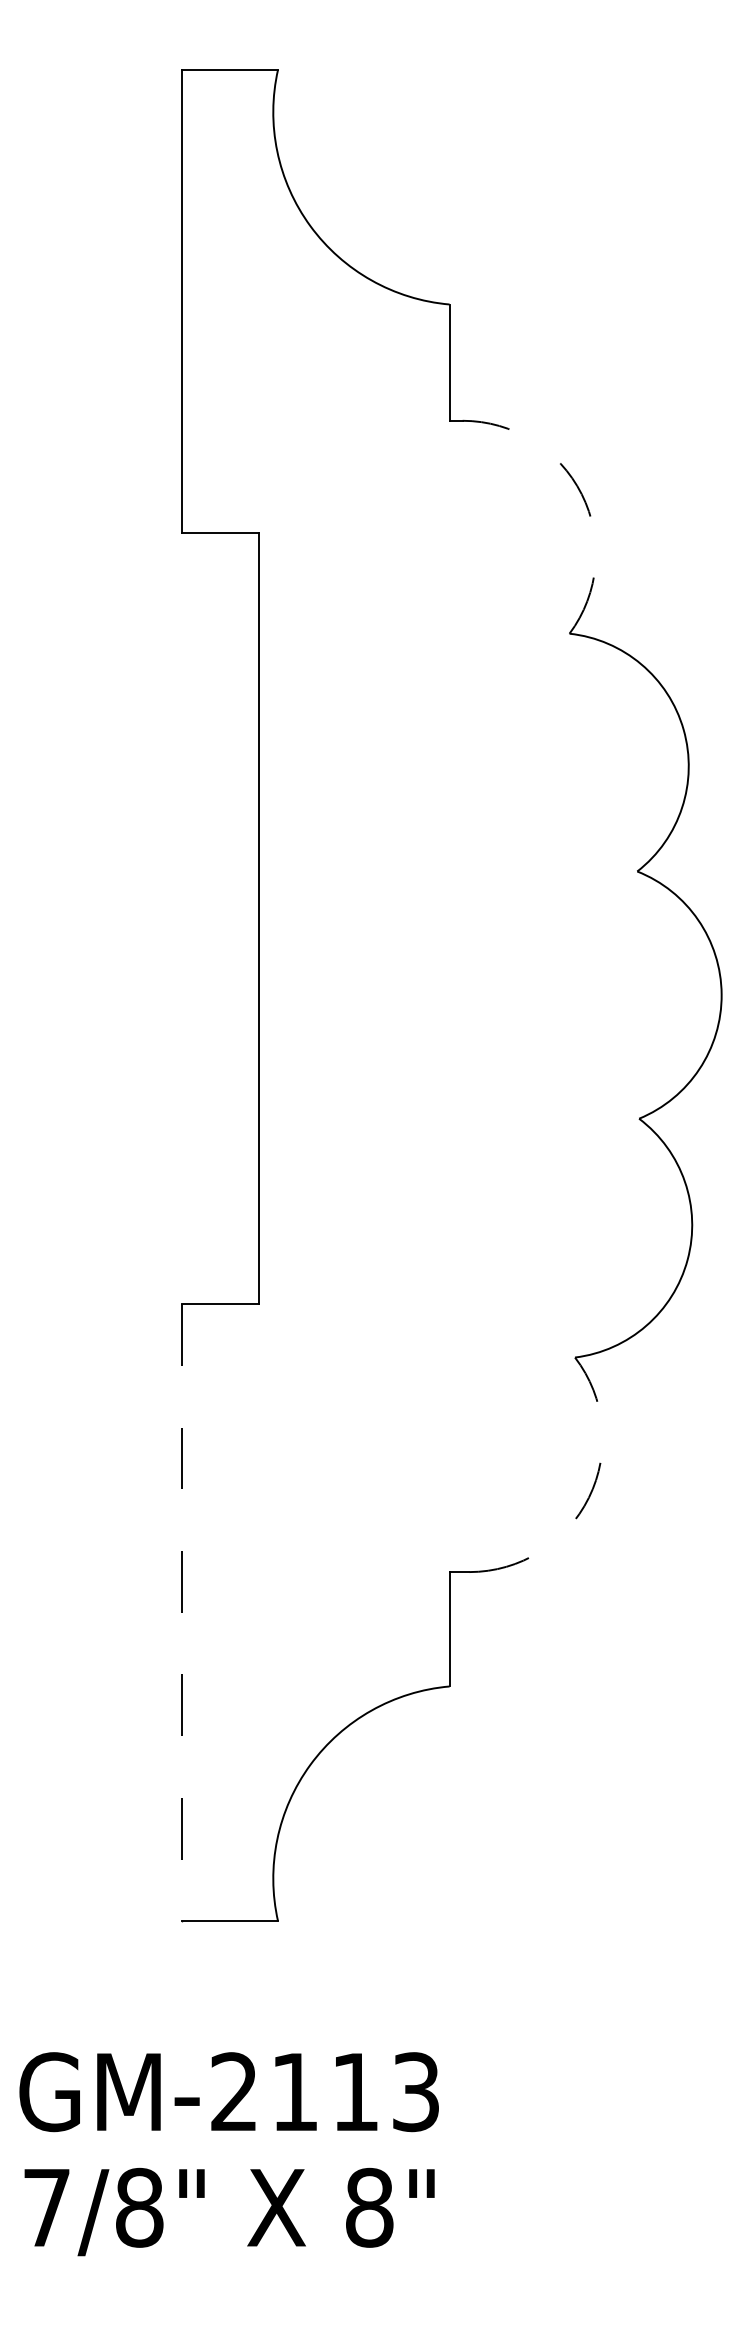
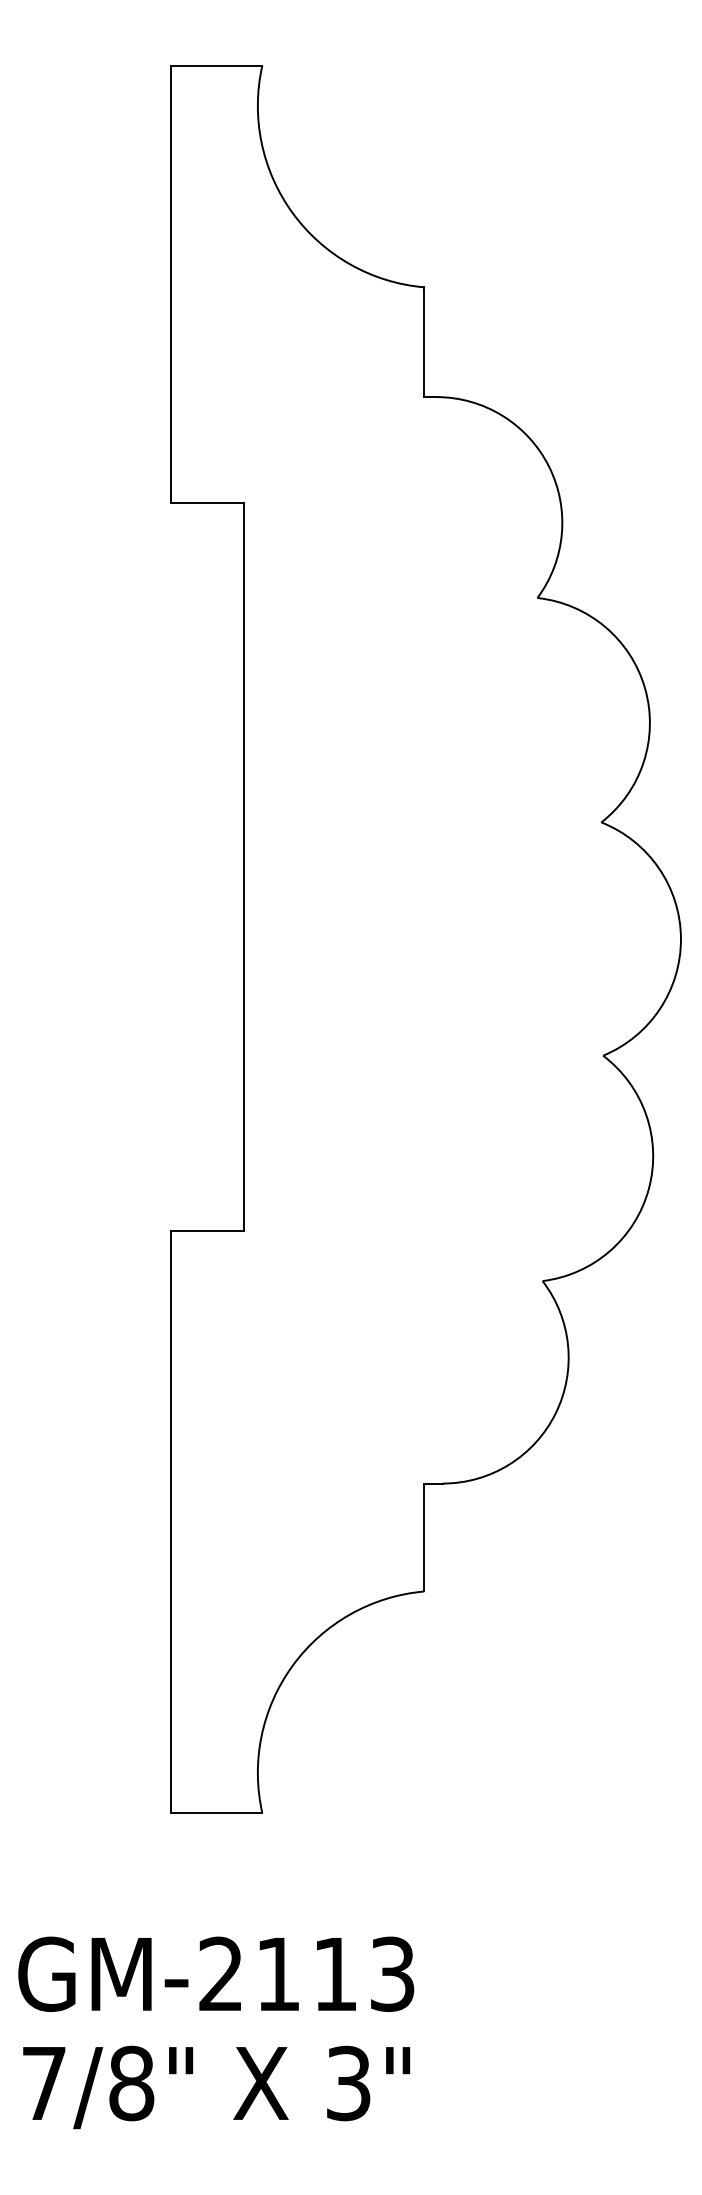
arc: (581, 494) -> (548, 466), dashed -> solid
arc: (588, 1497) -> (555, 1413), dashed -> solid
line: (181, 1612) -> (171, 1521), dashed -> solid
text: (369, 2207) -> (348, 2083), 8" -> 3"

